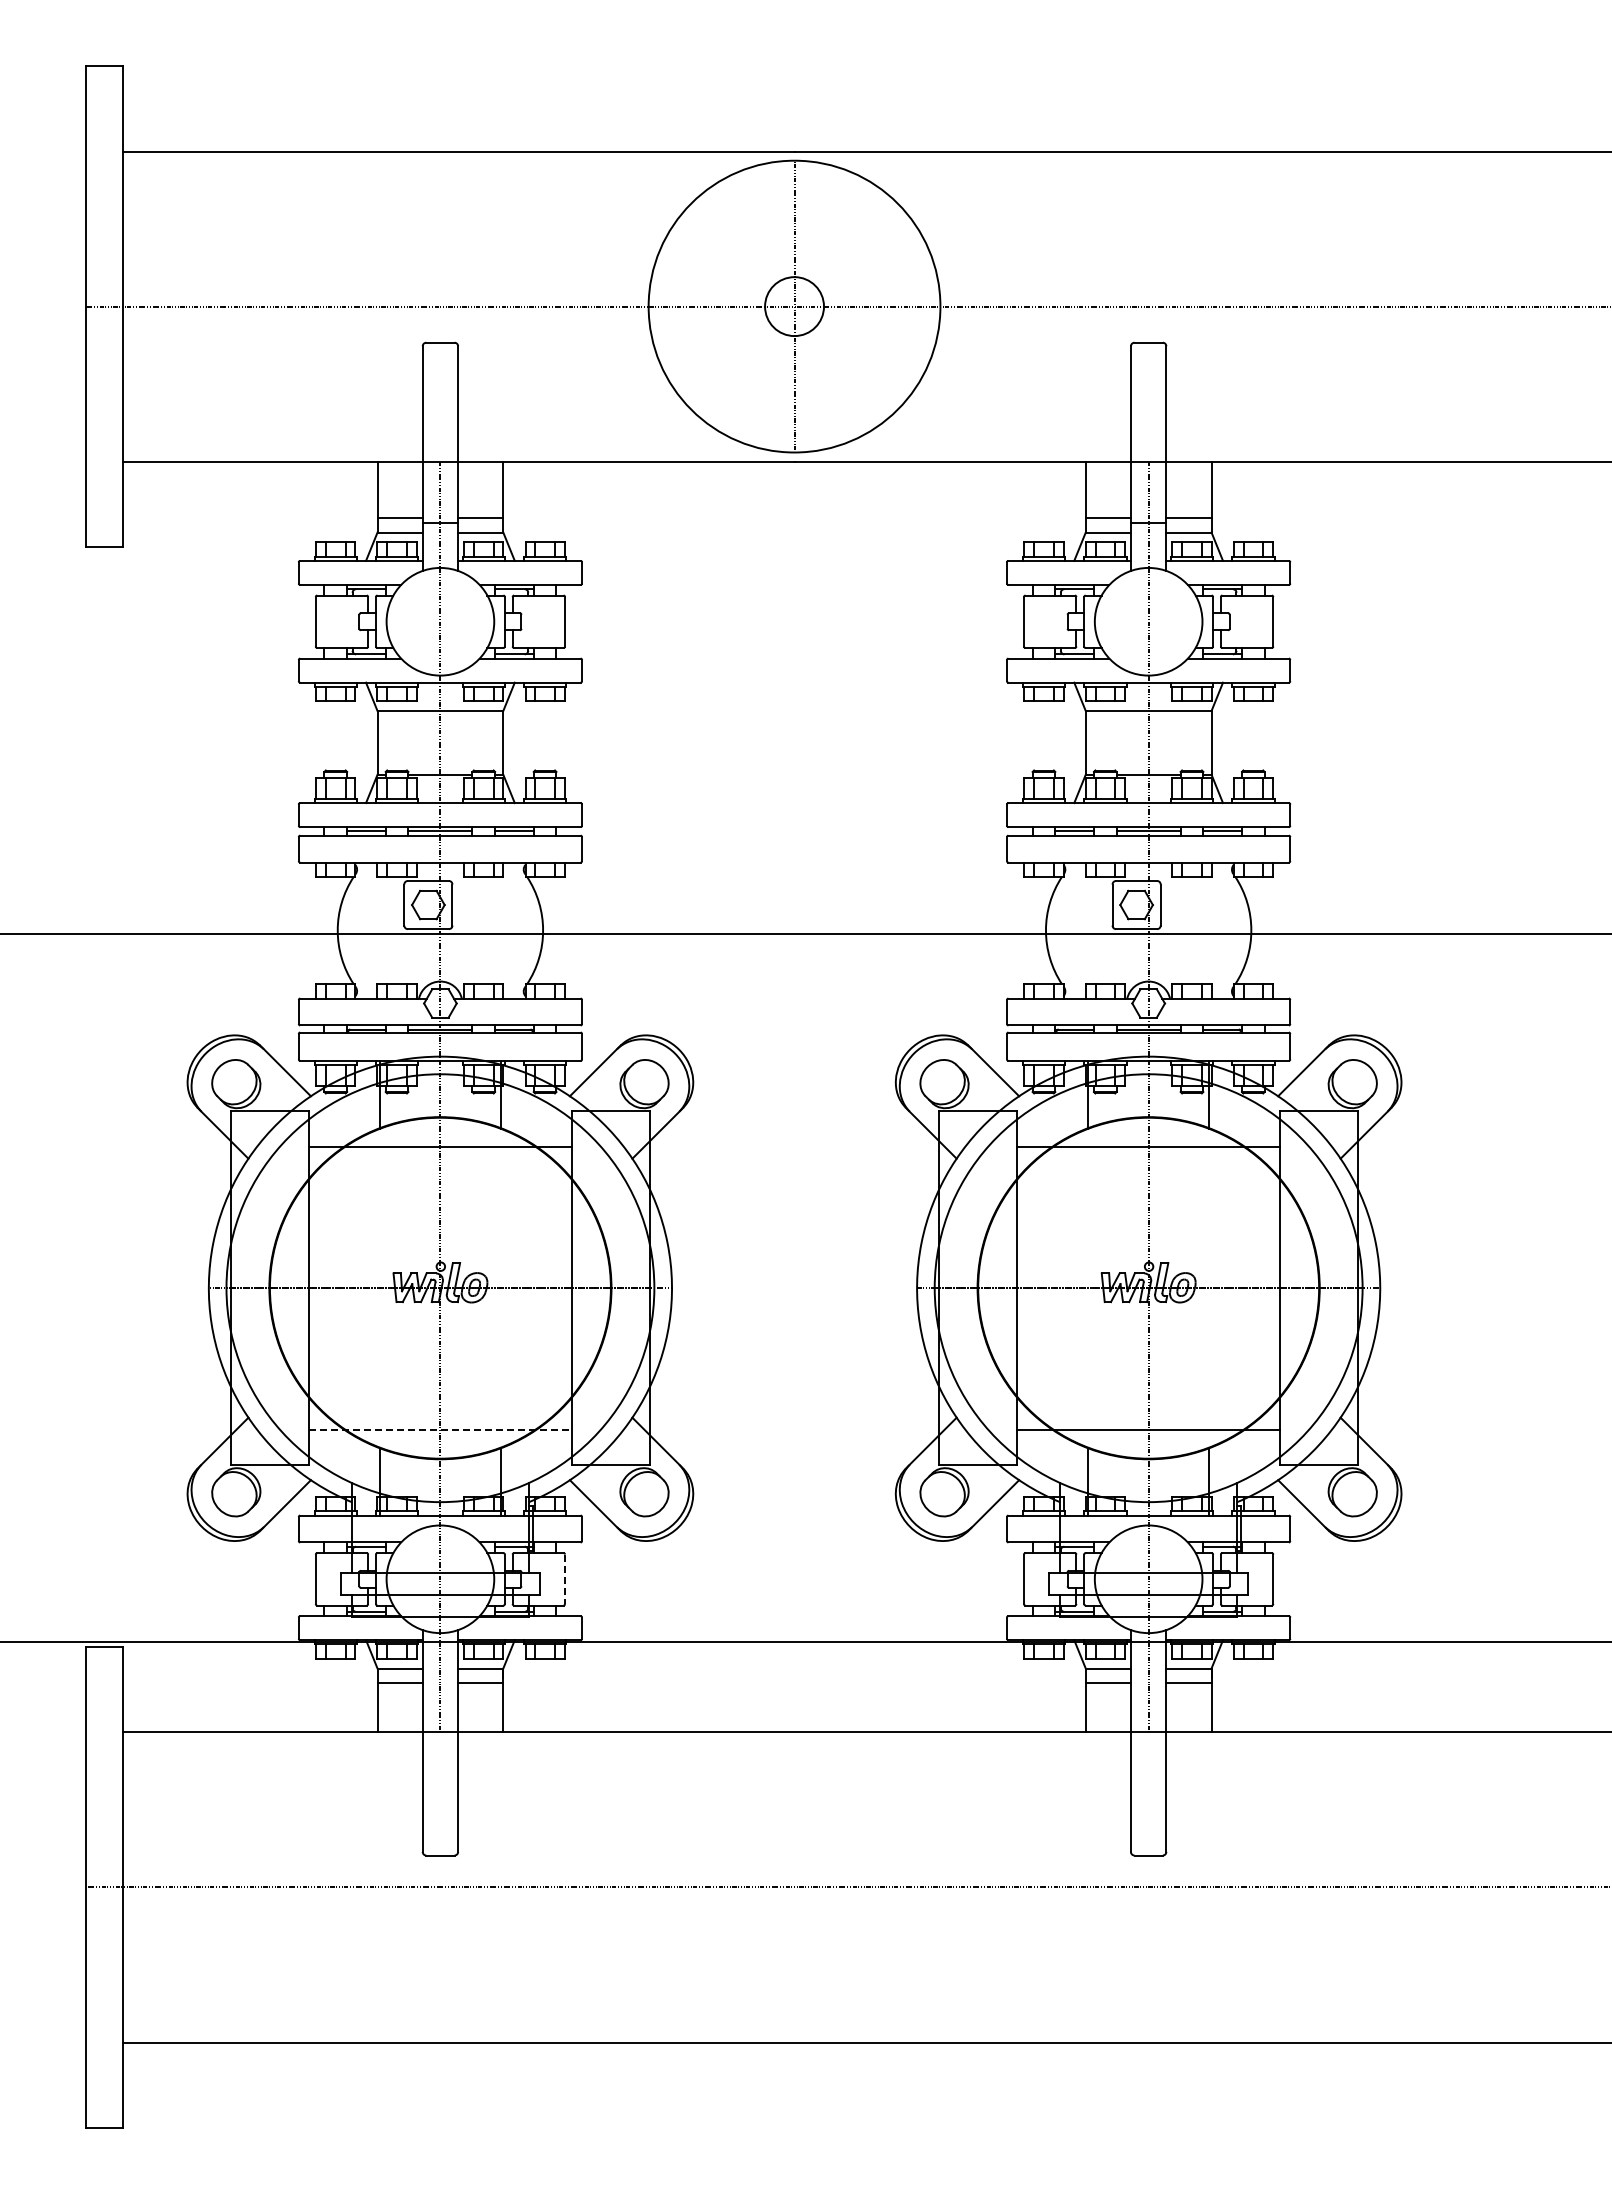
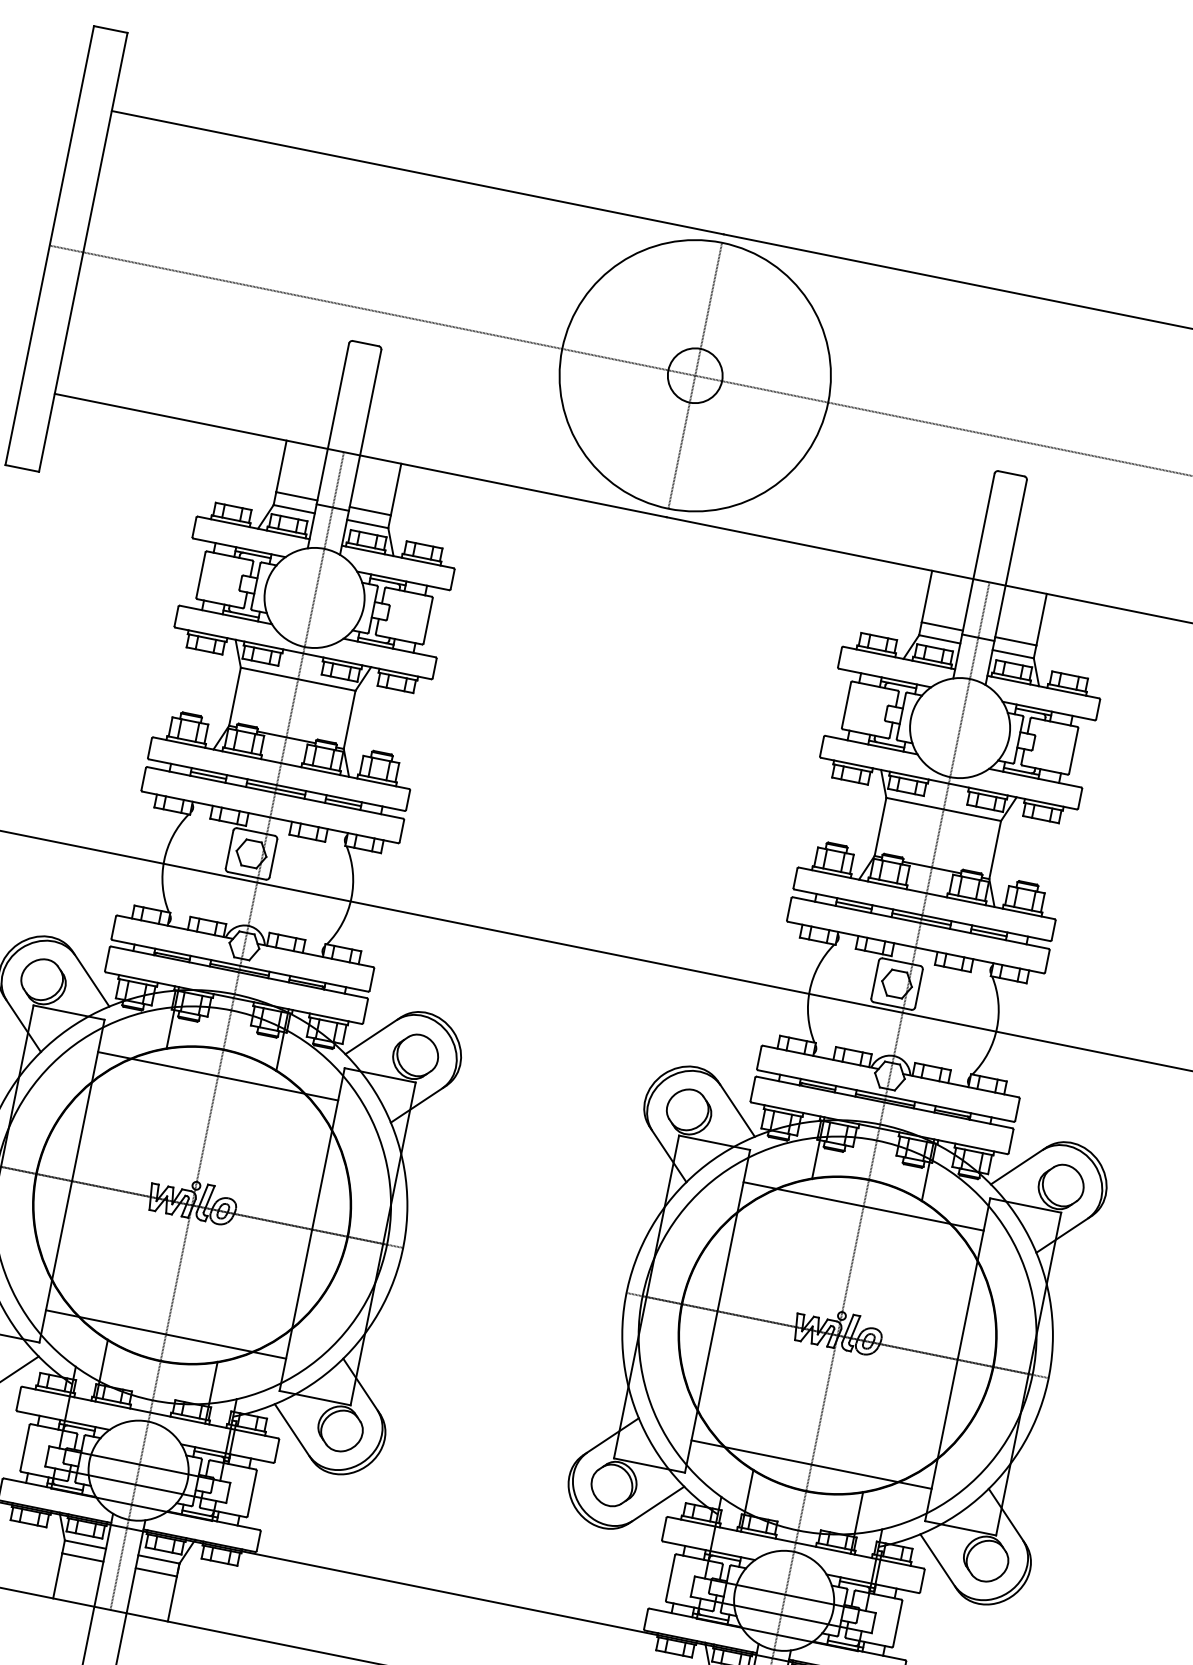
line: (440, 1429) -> (166, 1334), dashed -> solid
line: (565, 1579) -> (252, 1493), dashed -> solid

